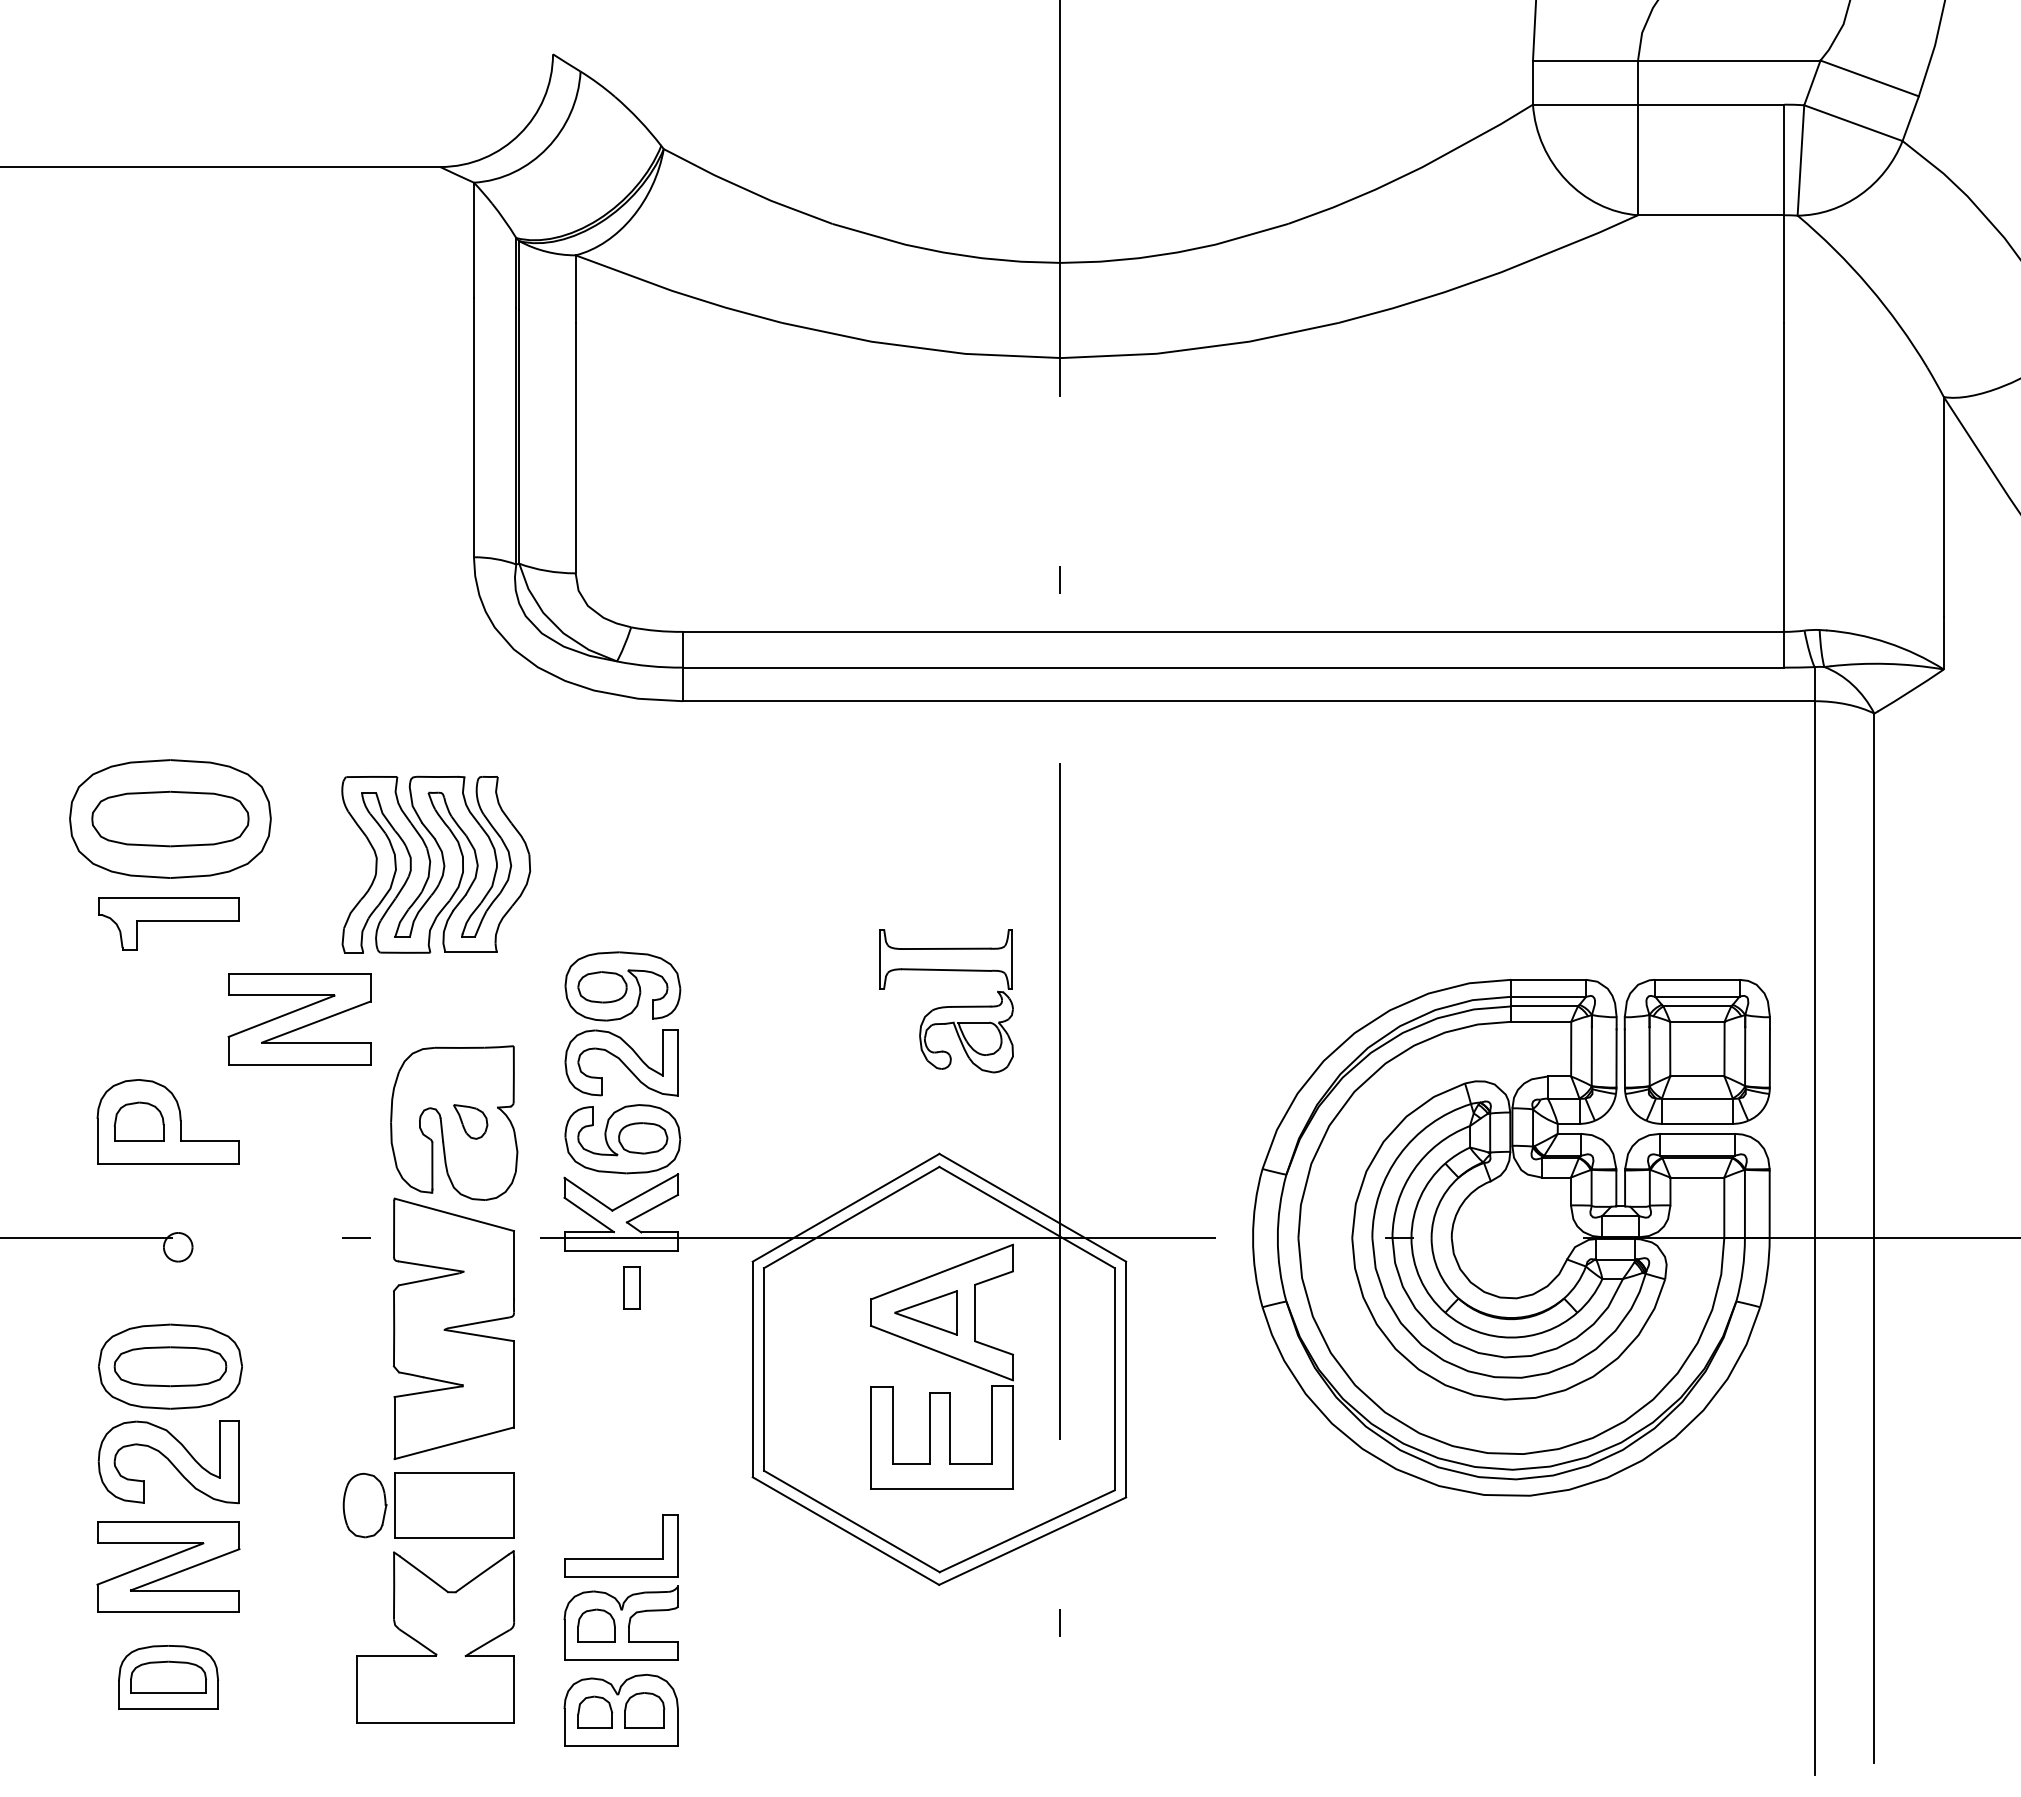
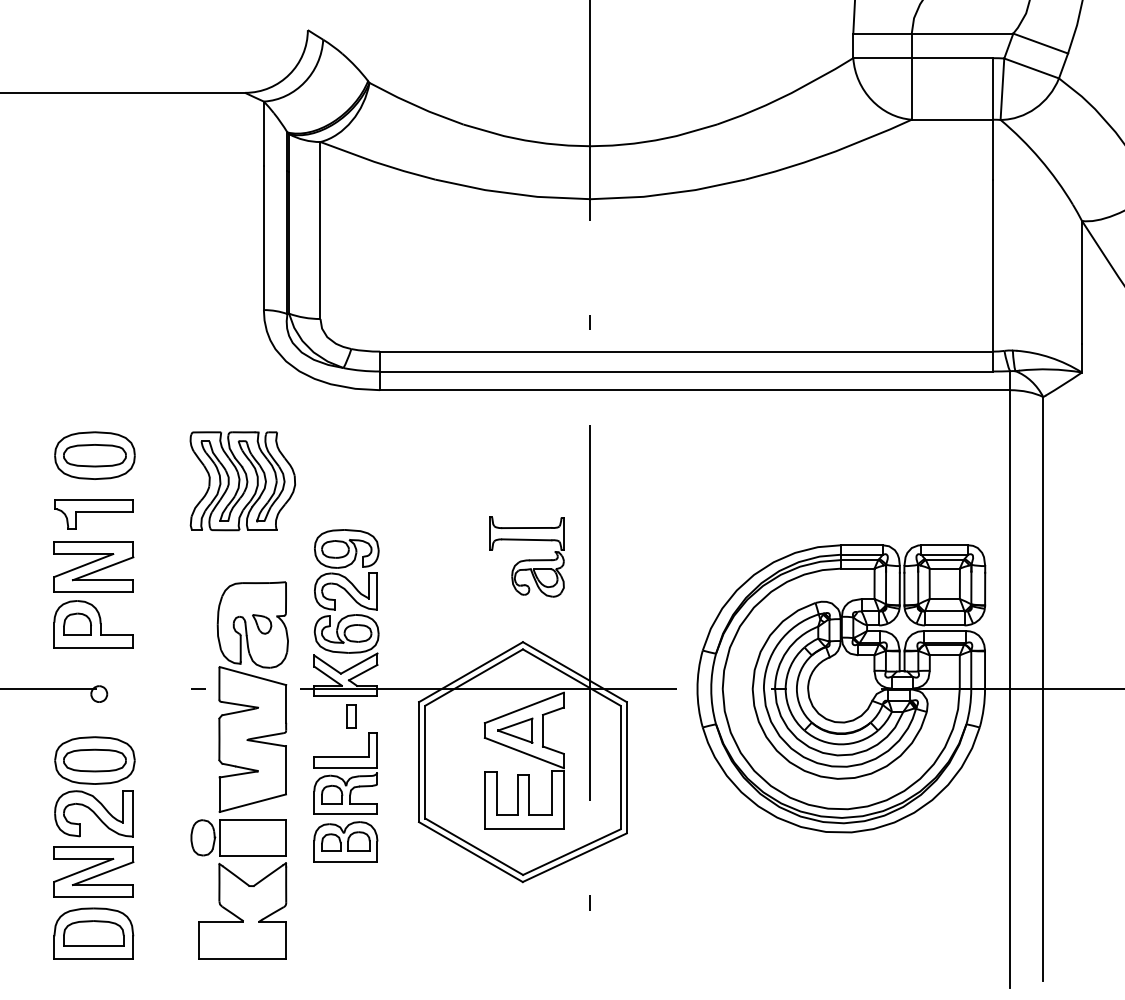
part: (169, 818) -> (94, 455), size x0.71
part: (299, 1017) -> (93, 566), moved
part: (620, 1630) -> (345, 797), moved
part: (167, 1677) -> (93, 933), size x1.43

